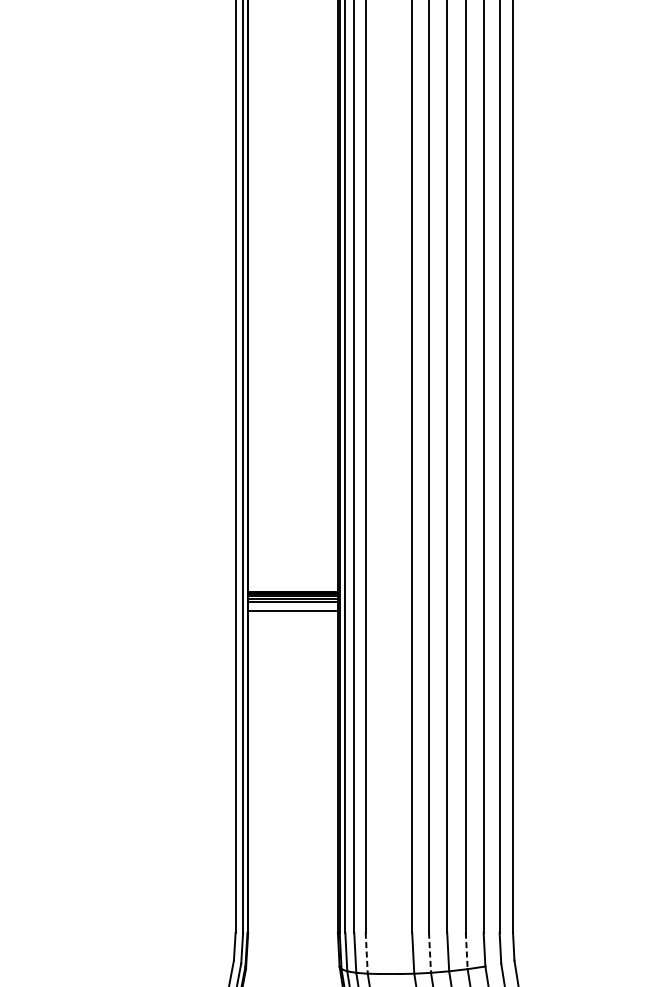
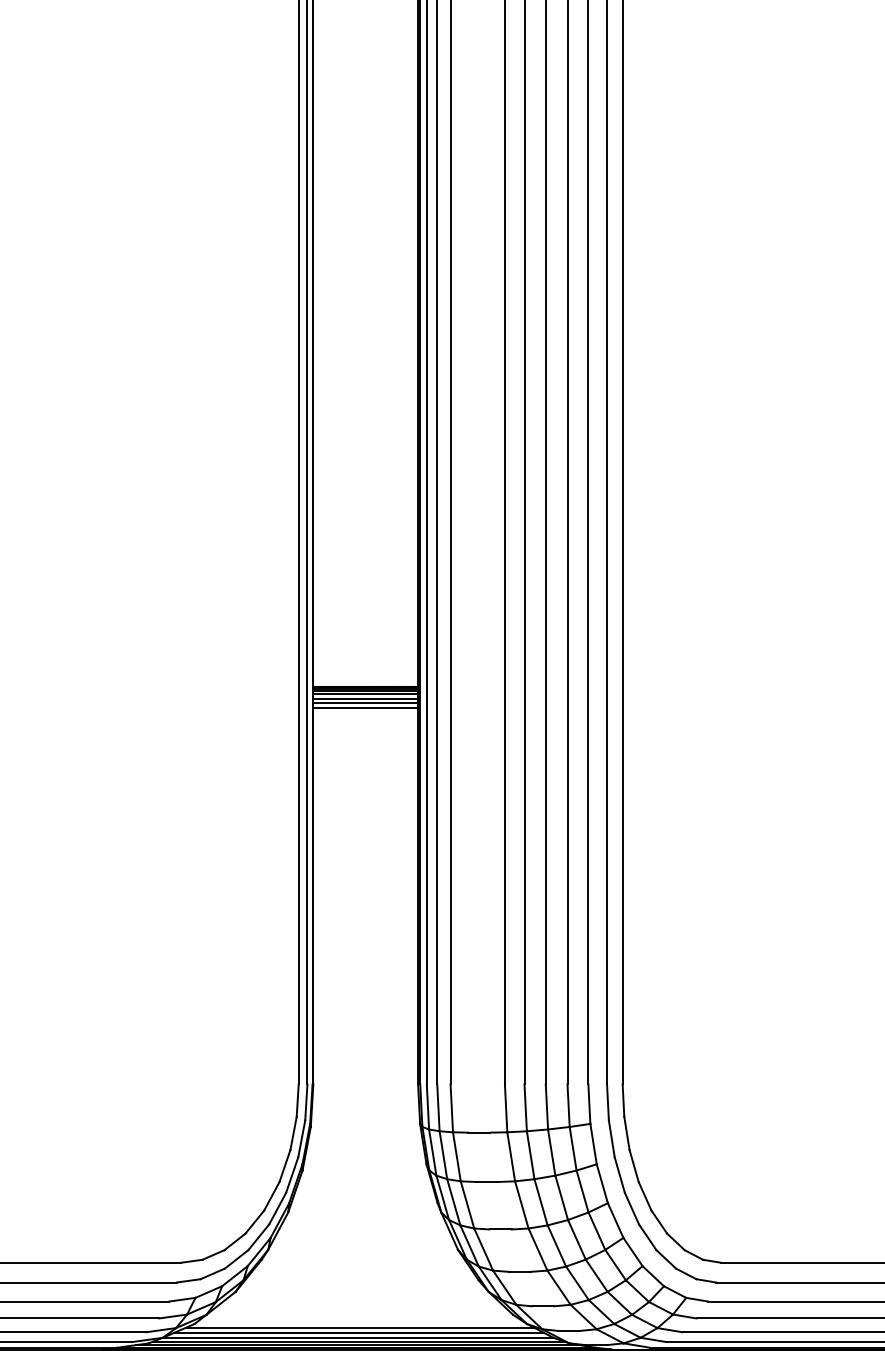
line: (292, 606) -> (365, 703), added
line: (466, 951) -> (568, 1106), dashed -> solid
line: (366, 953) -> (451, 1108), dashed -> solid
line: (429, 953) -> (525, 1108), dashed -> solid

